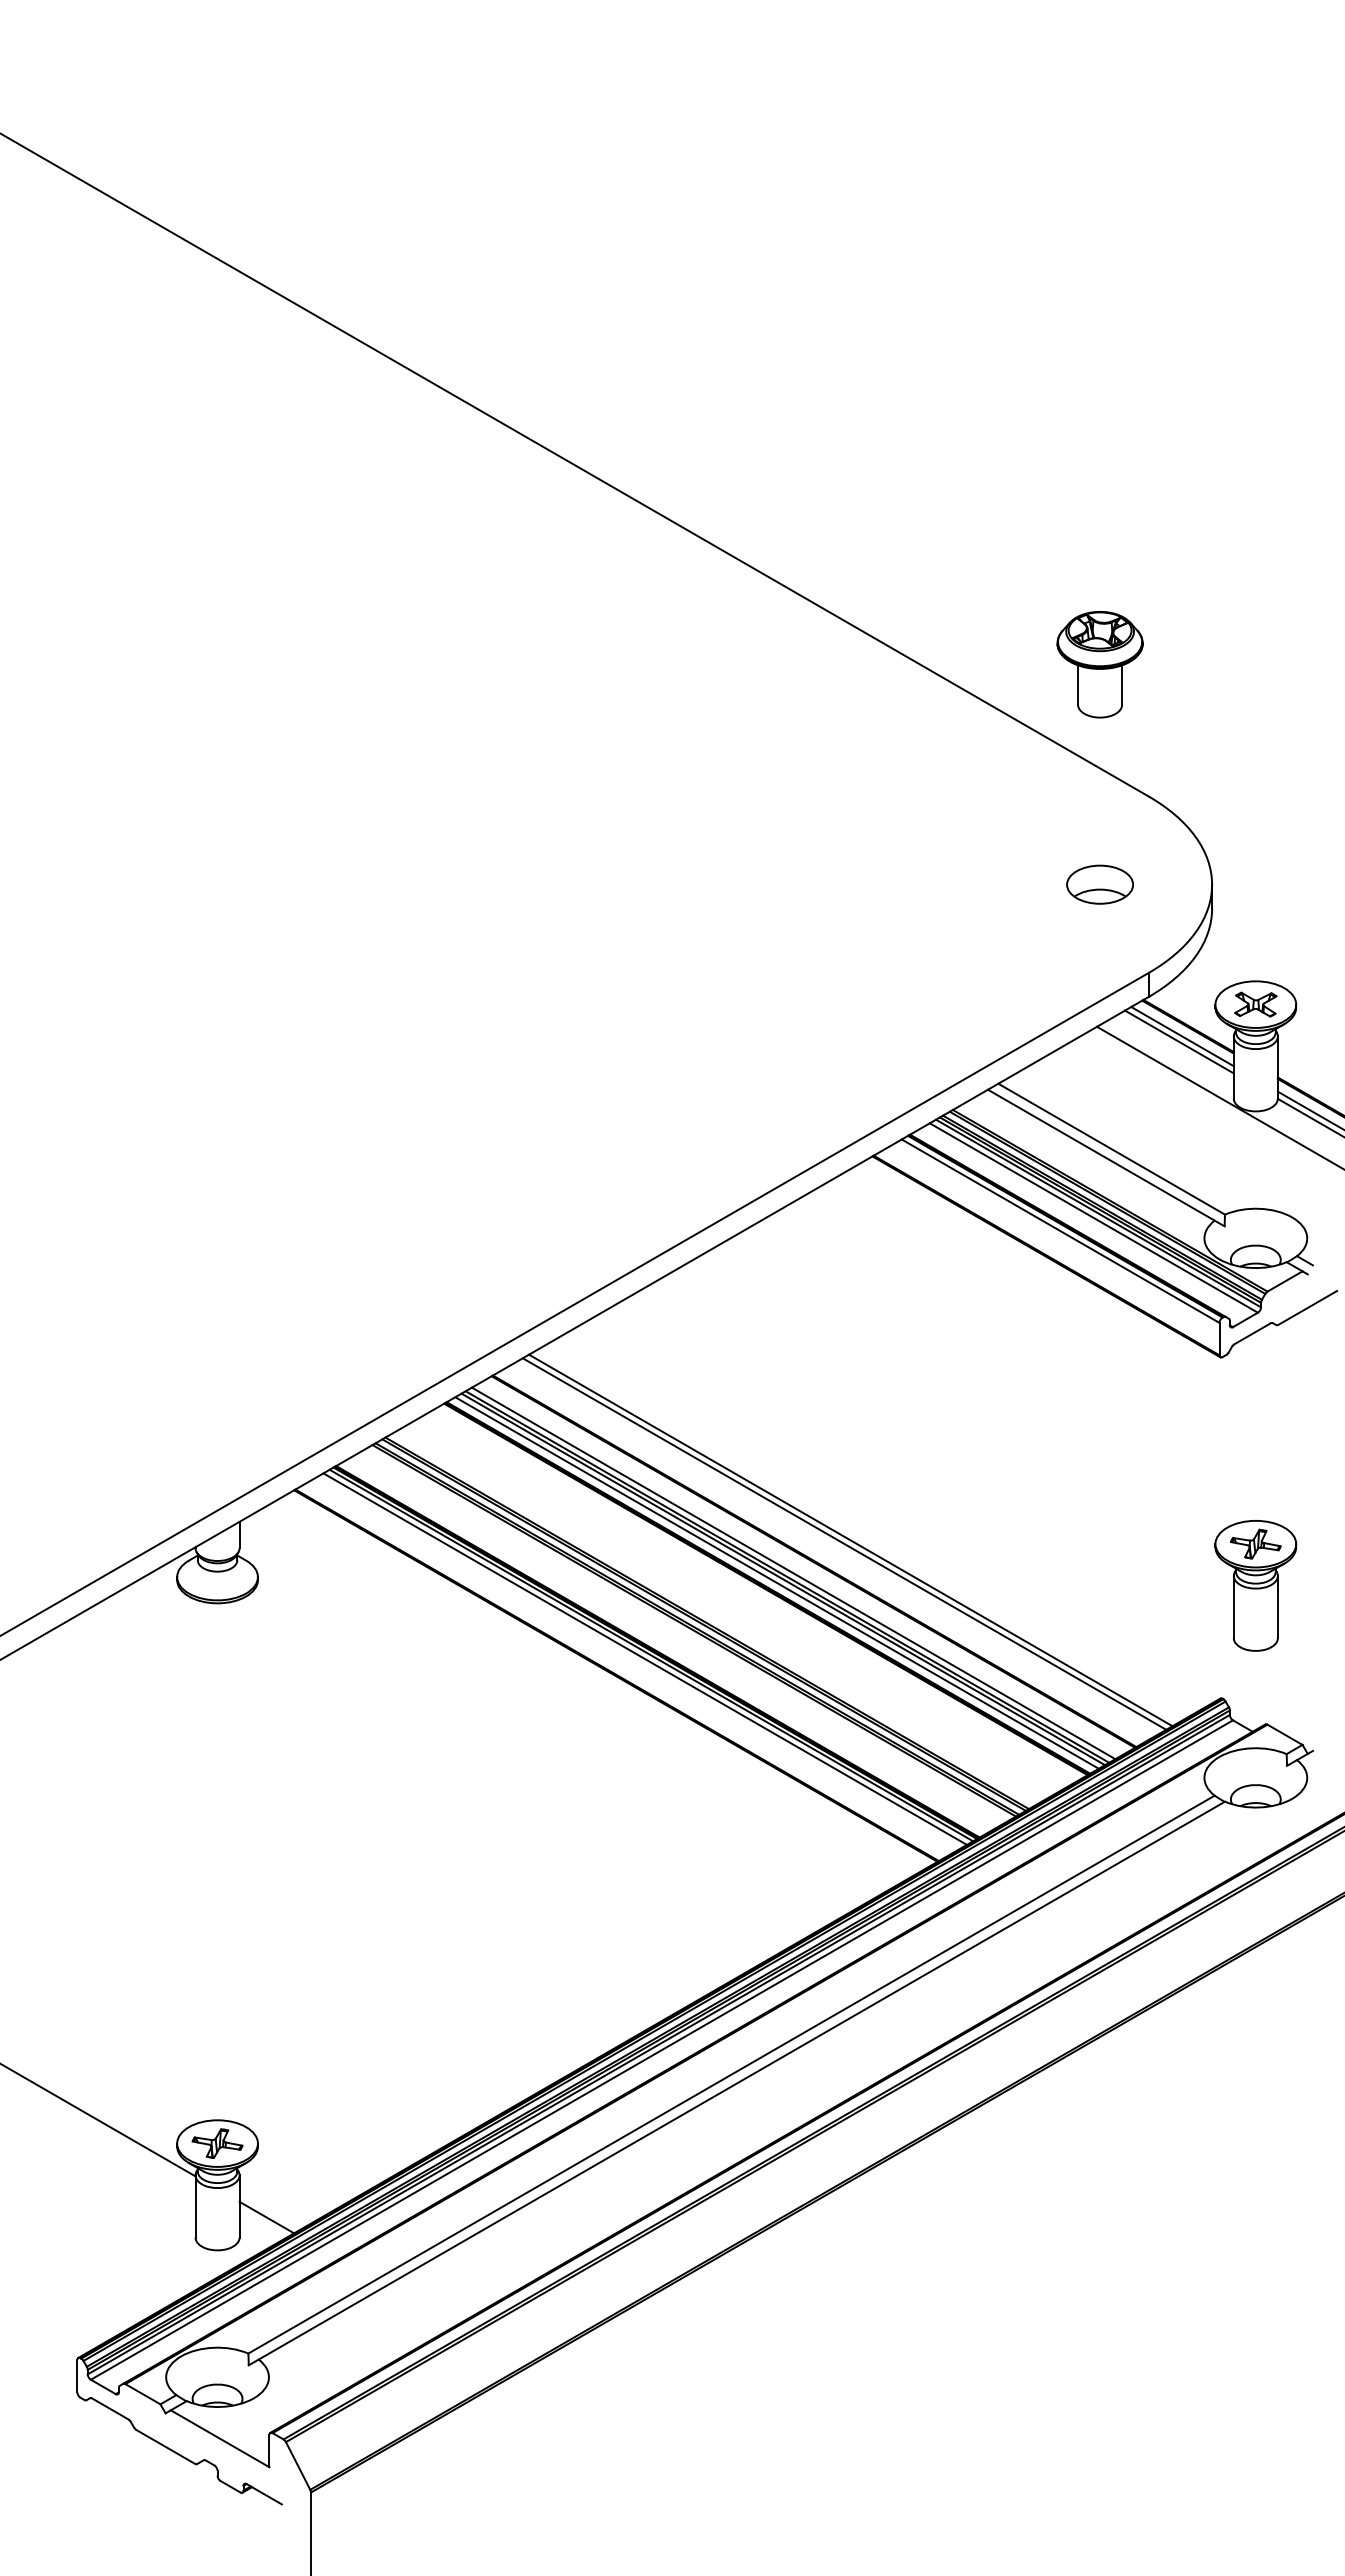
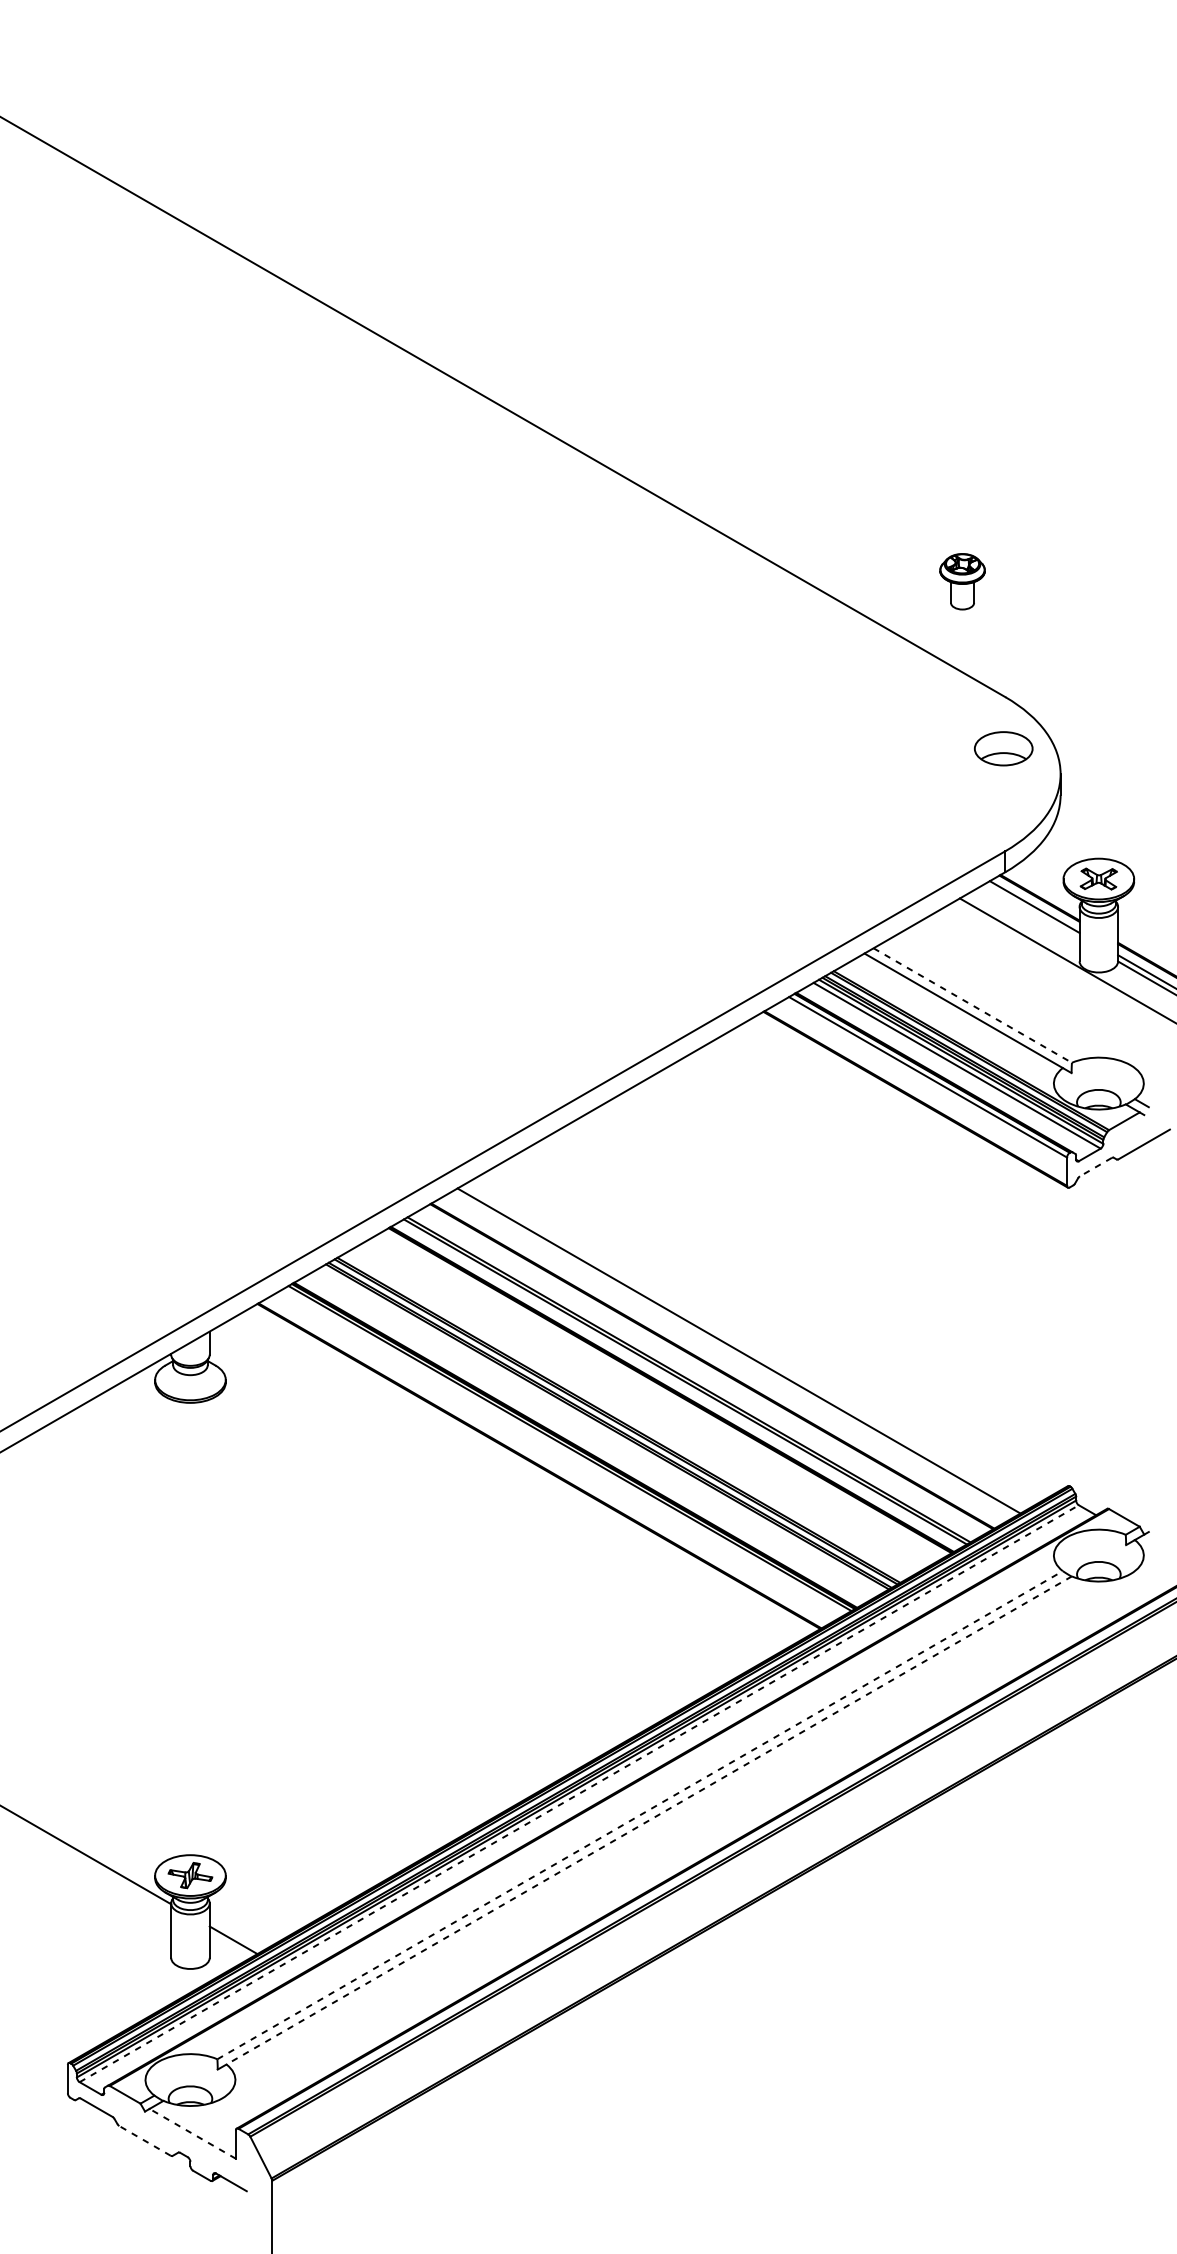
part: (1099, 664) -> (962, 581), size x0.6
part: (1099, 884) -> (1003, 748), moved
line: (1179, 1041) -> (1032, 911), removed
line: (1111, 1149) -> (972, 1005), solid -> dashed
line: (1252, 1333) -> (1095, 1166), solid -> dashed
line: (850, 1540) -> (744, 1347), removed
line: (793, 1573) -> (694, 1376), removed
line: (776, 1582) -> (679, 1384), removed
part: (1255, 1585) -> (1098, 1387), removed
line: (644, 1658) -> (564, 1451), removed
line: (662, 2049) -> (579, 1793), solid -> dashed
line: (731, 2074) -> (640, 1815), solid -> dashed
line: (741, 2080) -> (648, 1820), solid -> dashed
line: (220, 2438) -> (193, 2133), solid -> dashed
line: (165, 2446) -> (144, 2140), solid -> dashed

